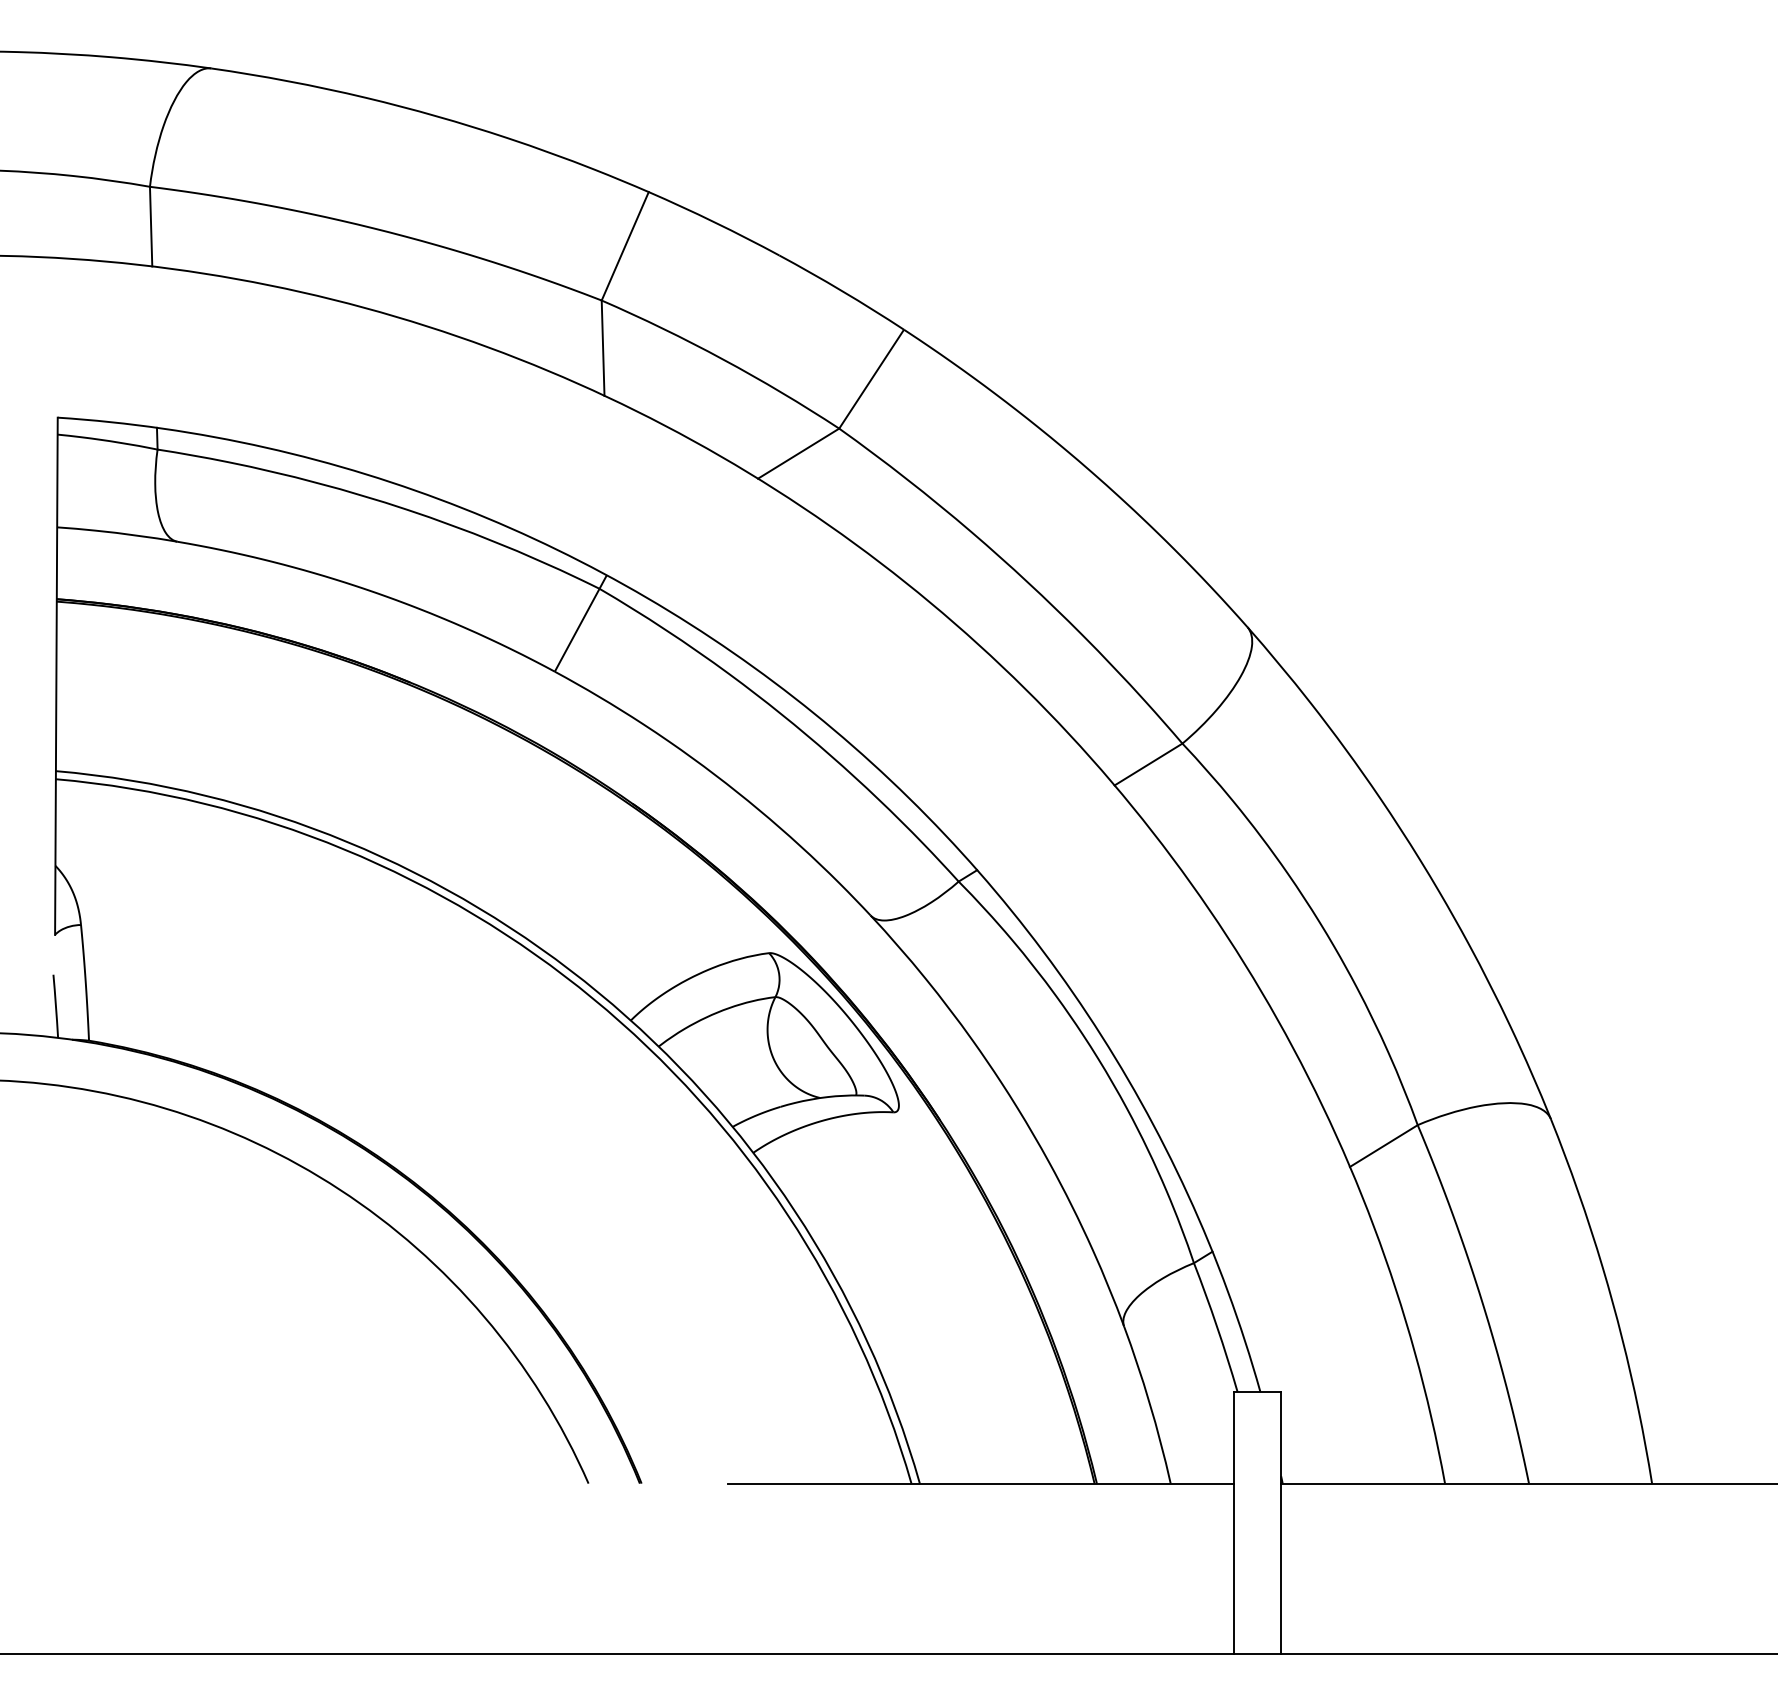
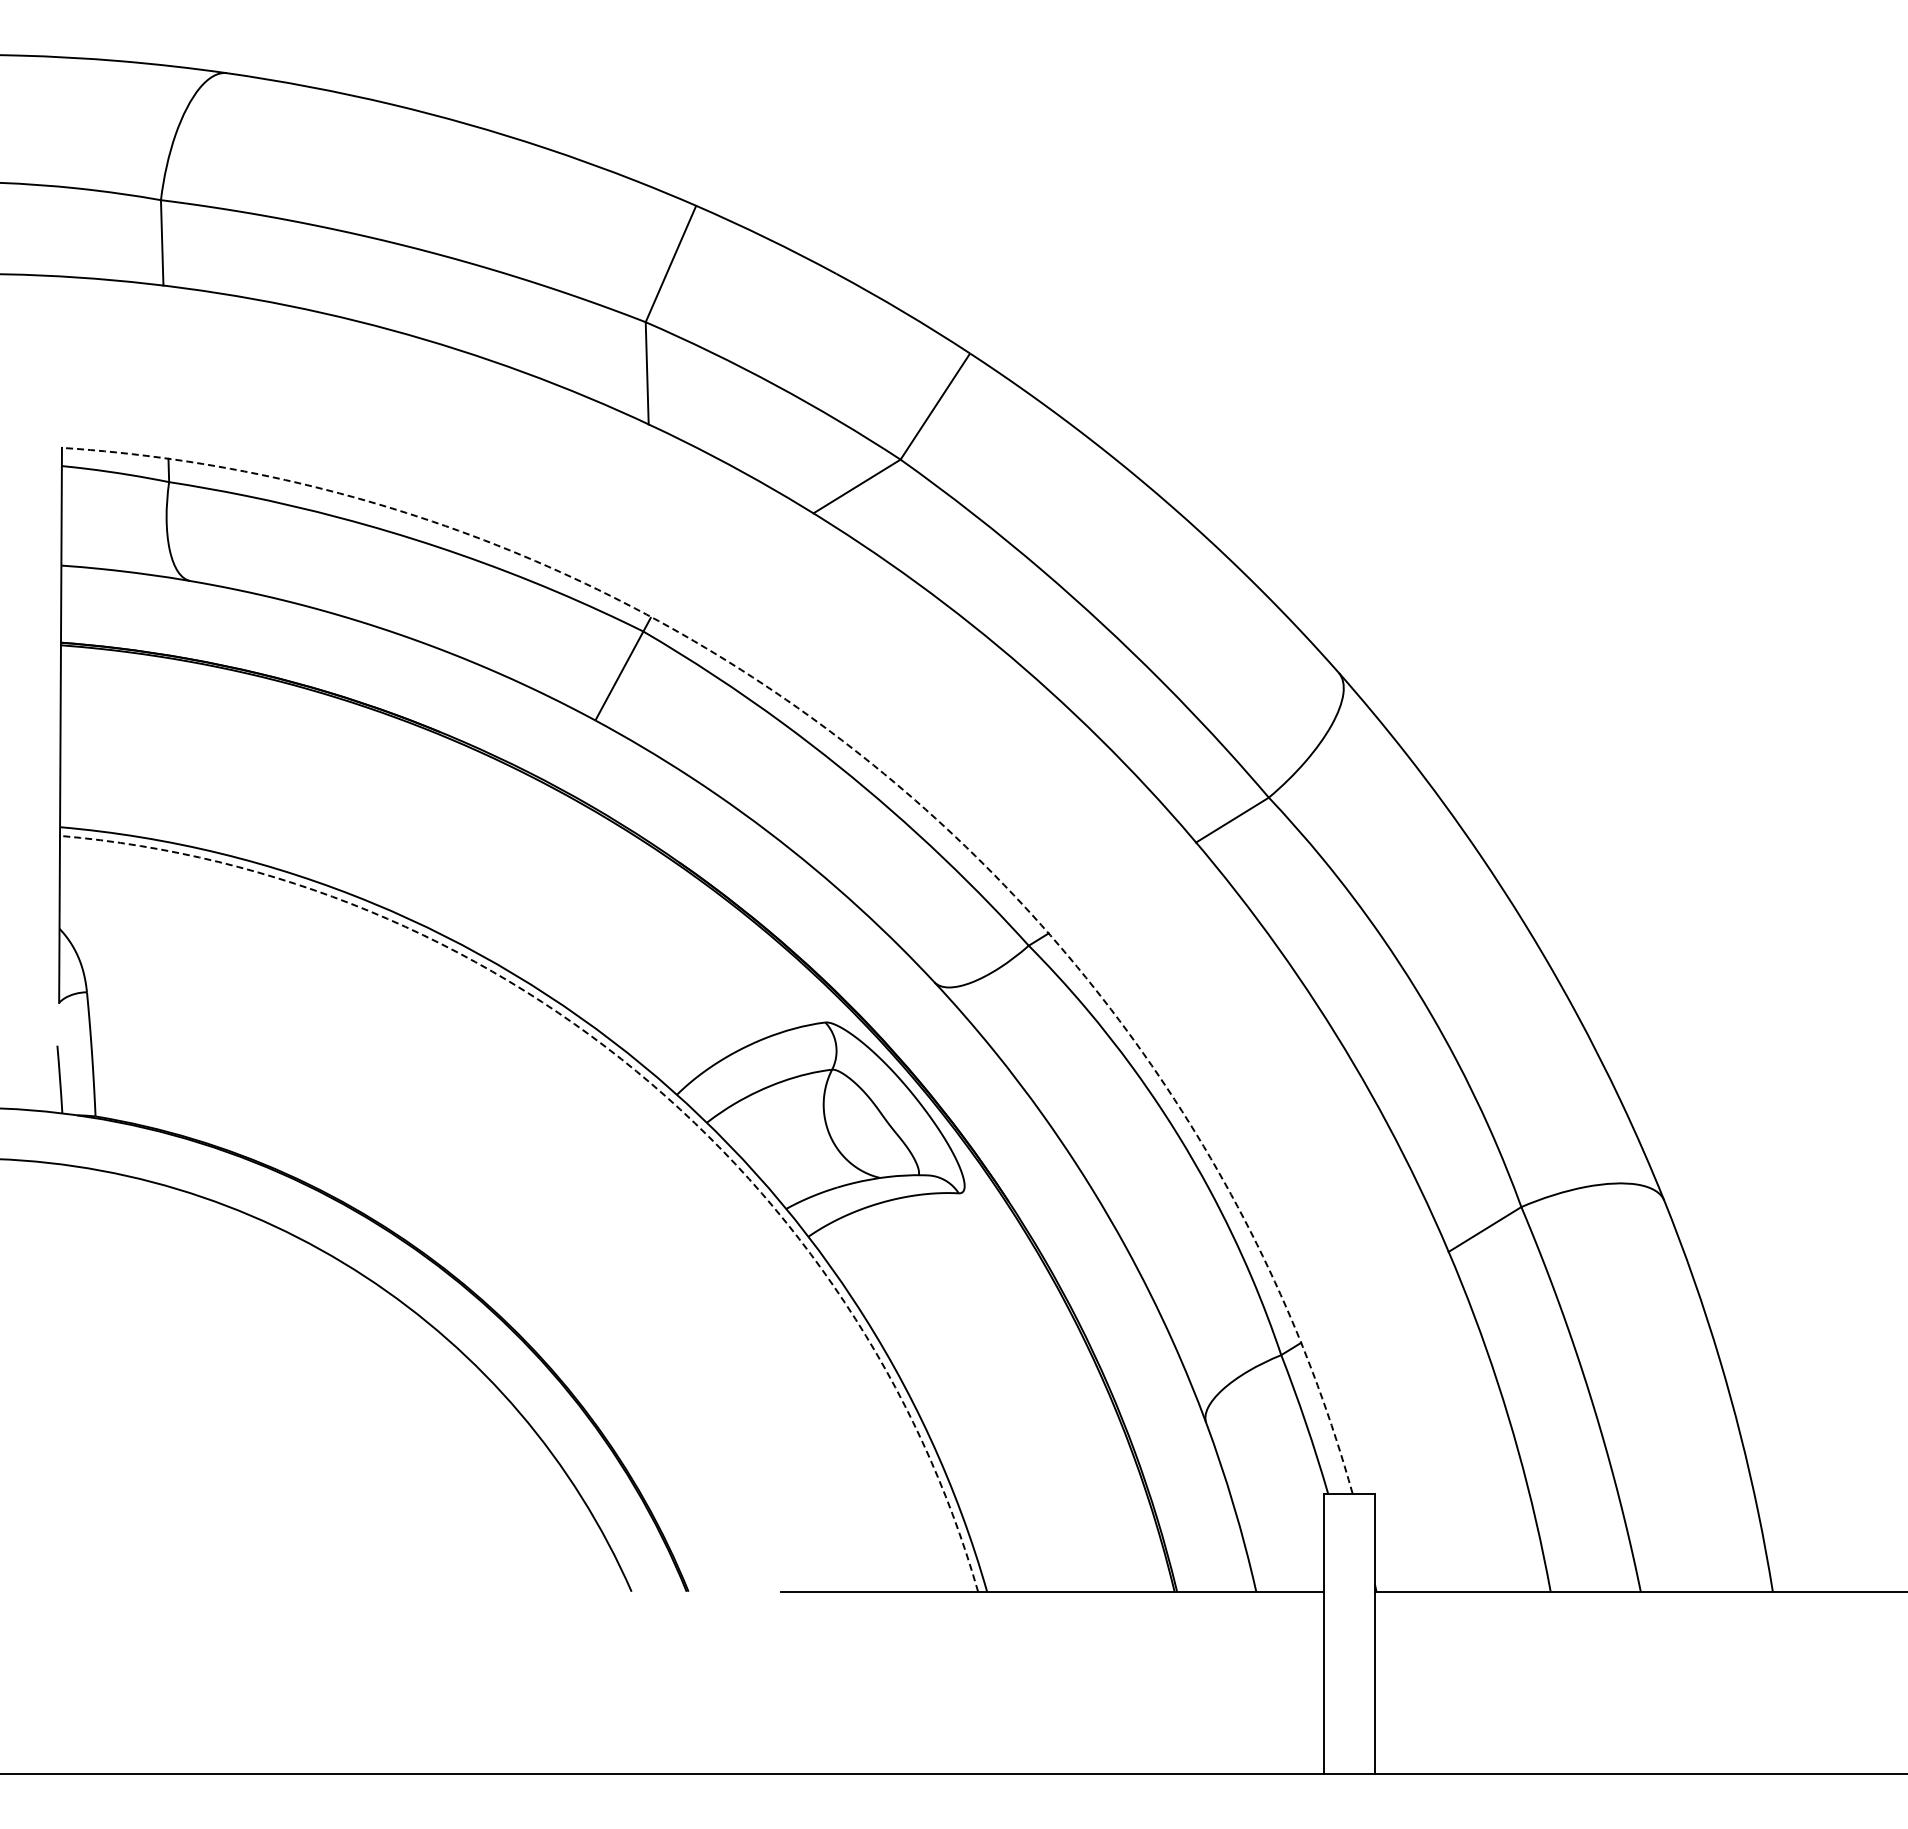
arc: (813, 713) -> (873, 765), solid -> dashed
arc: (593, 998) -> (636, 1071), solid -> dashed

